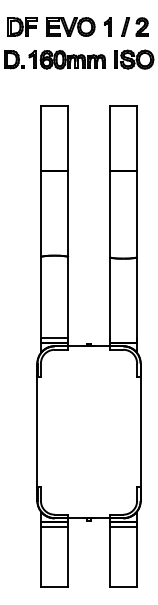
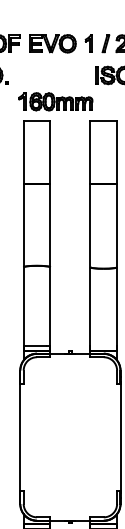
part: (66, 59) -> (55, 101), moved

